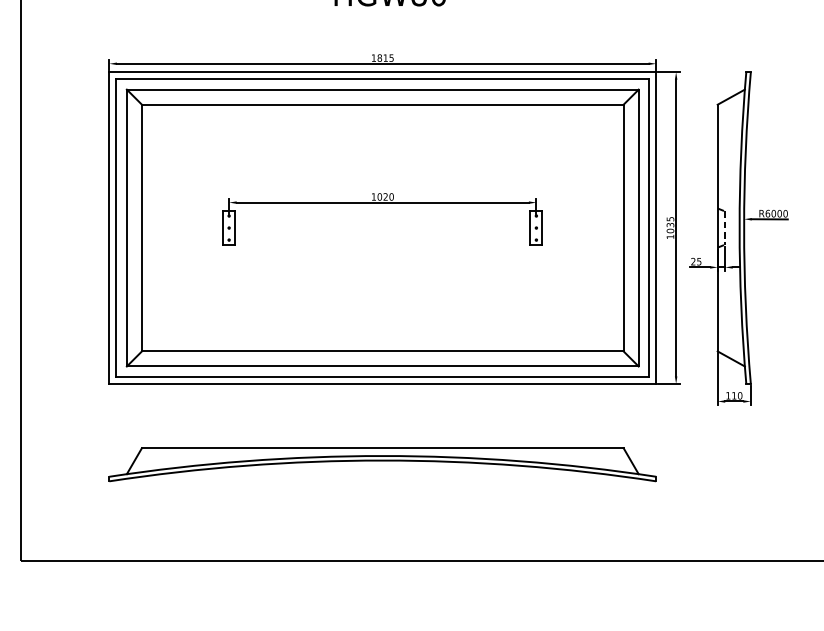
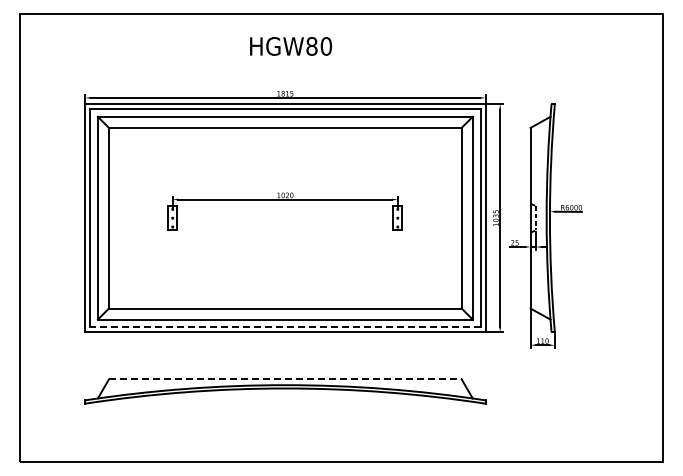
line: (381, 377) -> (284, 327), solid -> dashed
line: (383, 448) -> (285, 379), solid -> dashed

